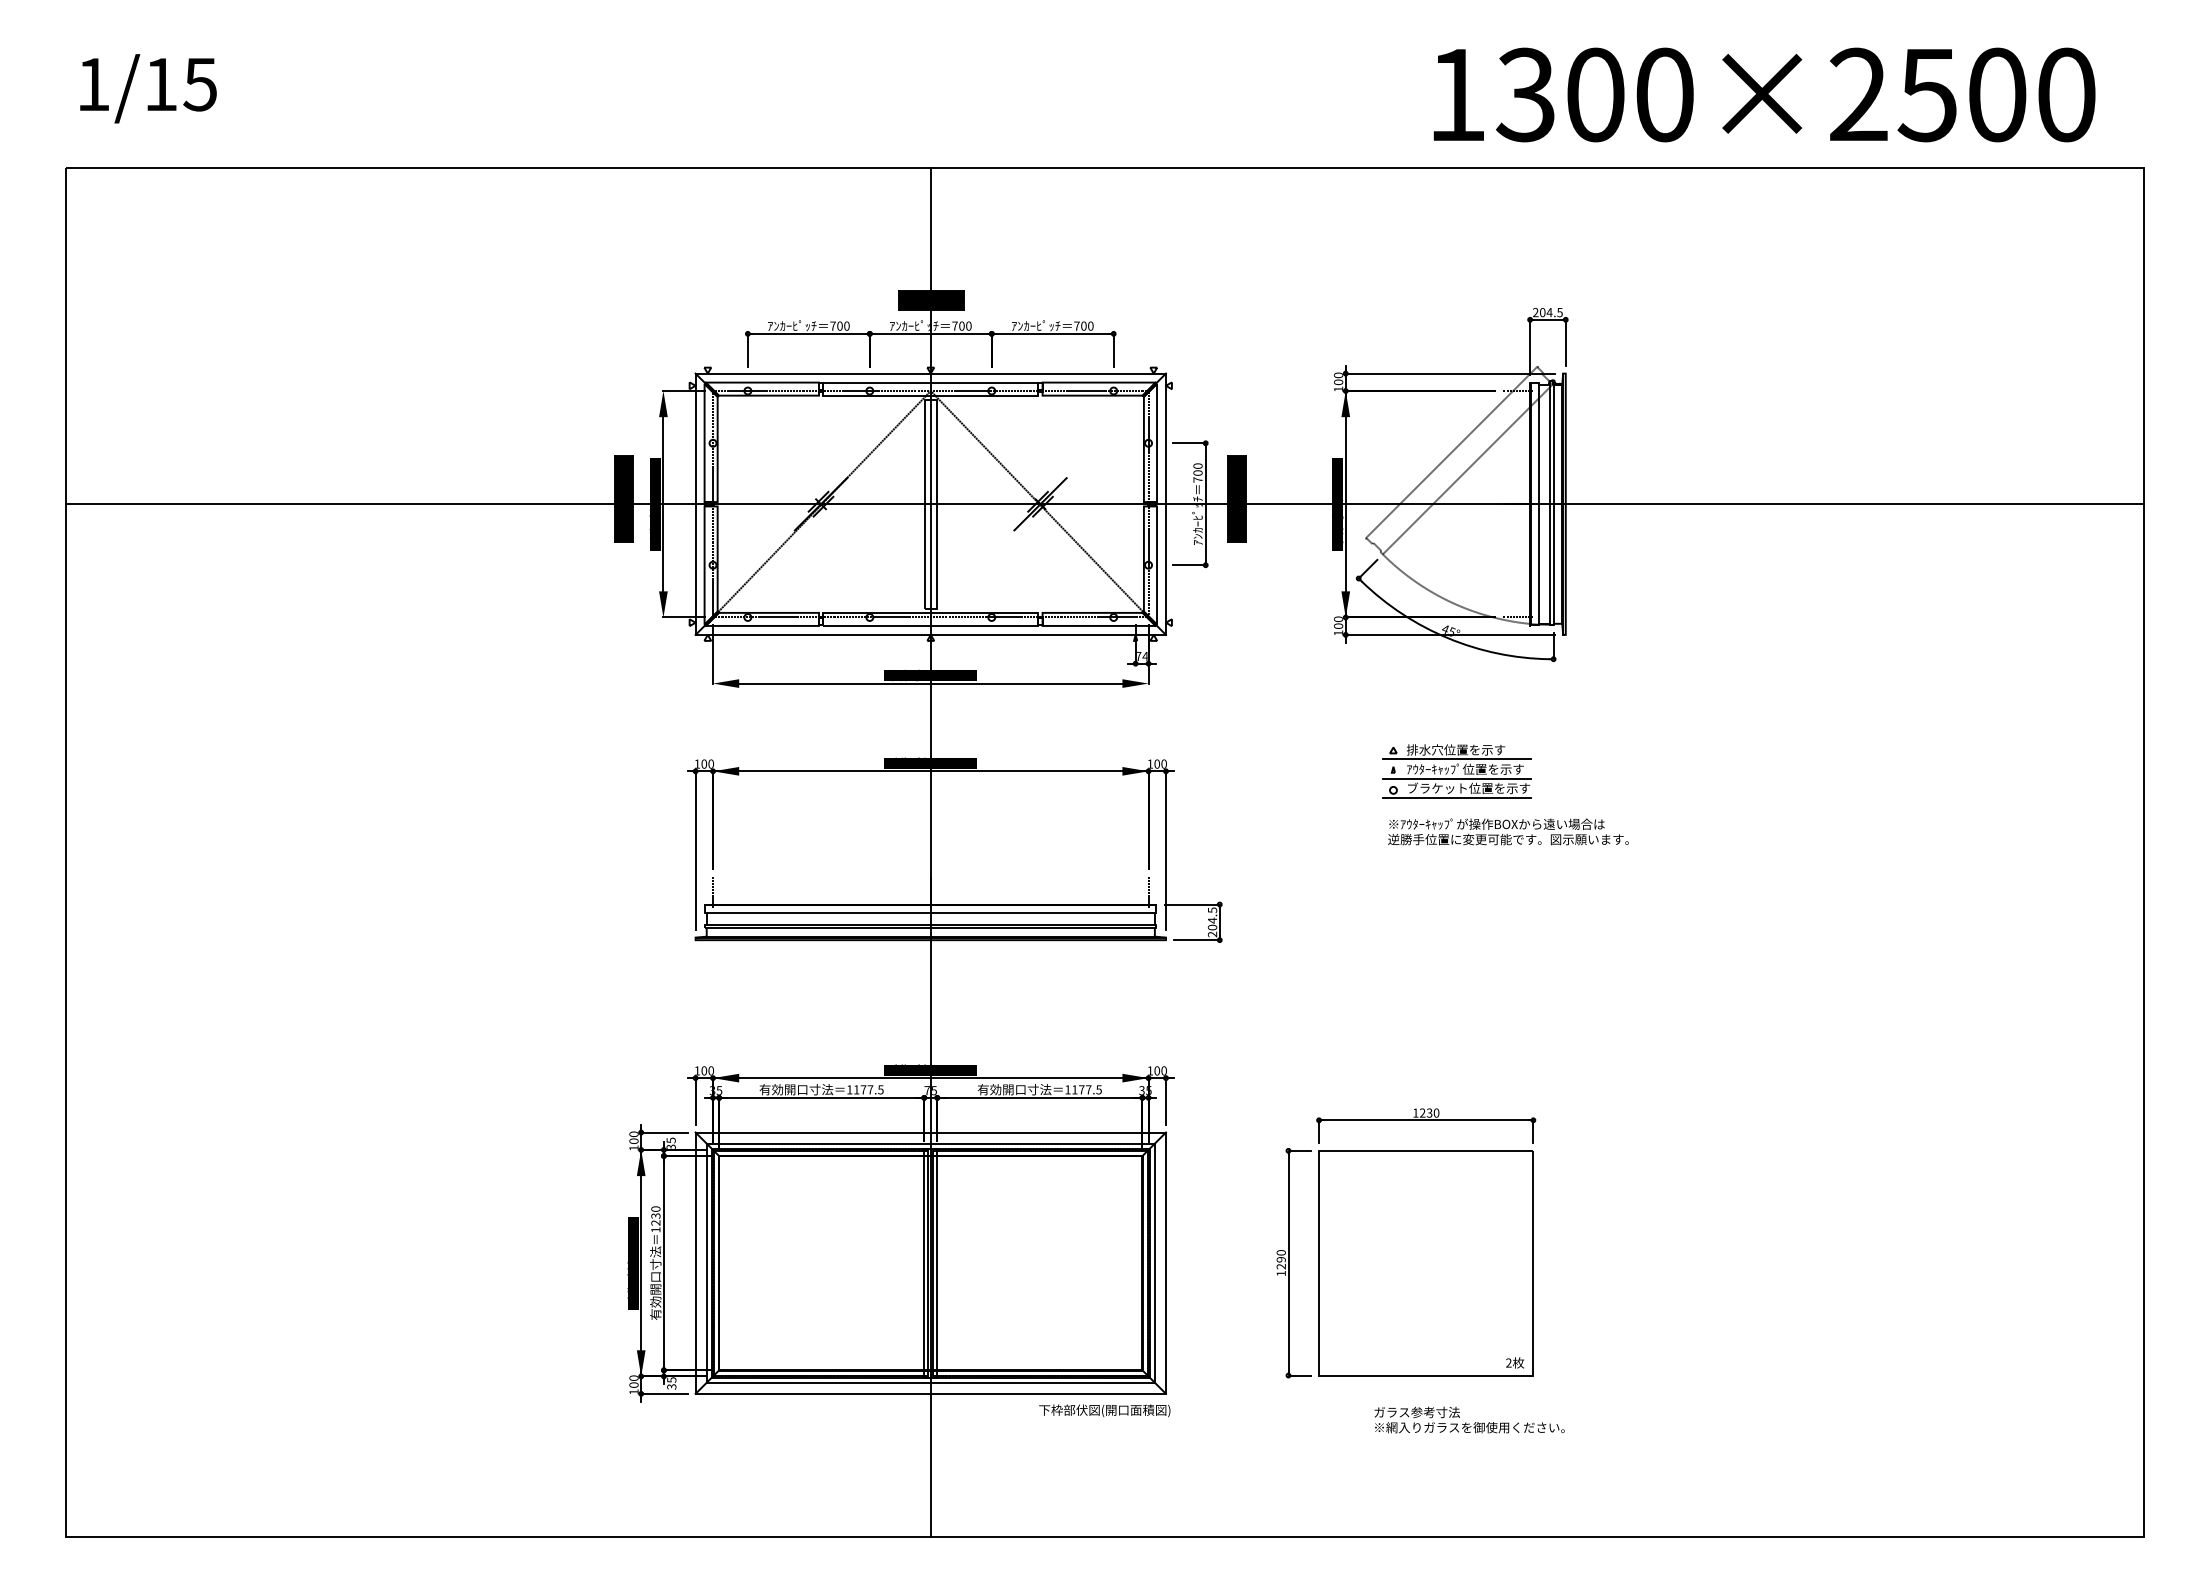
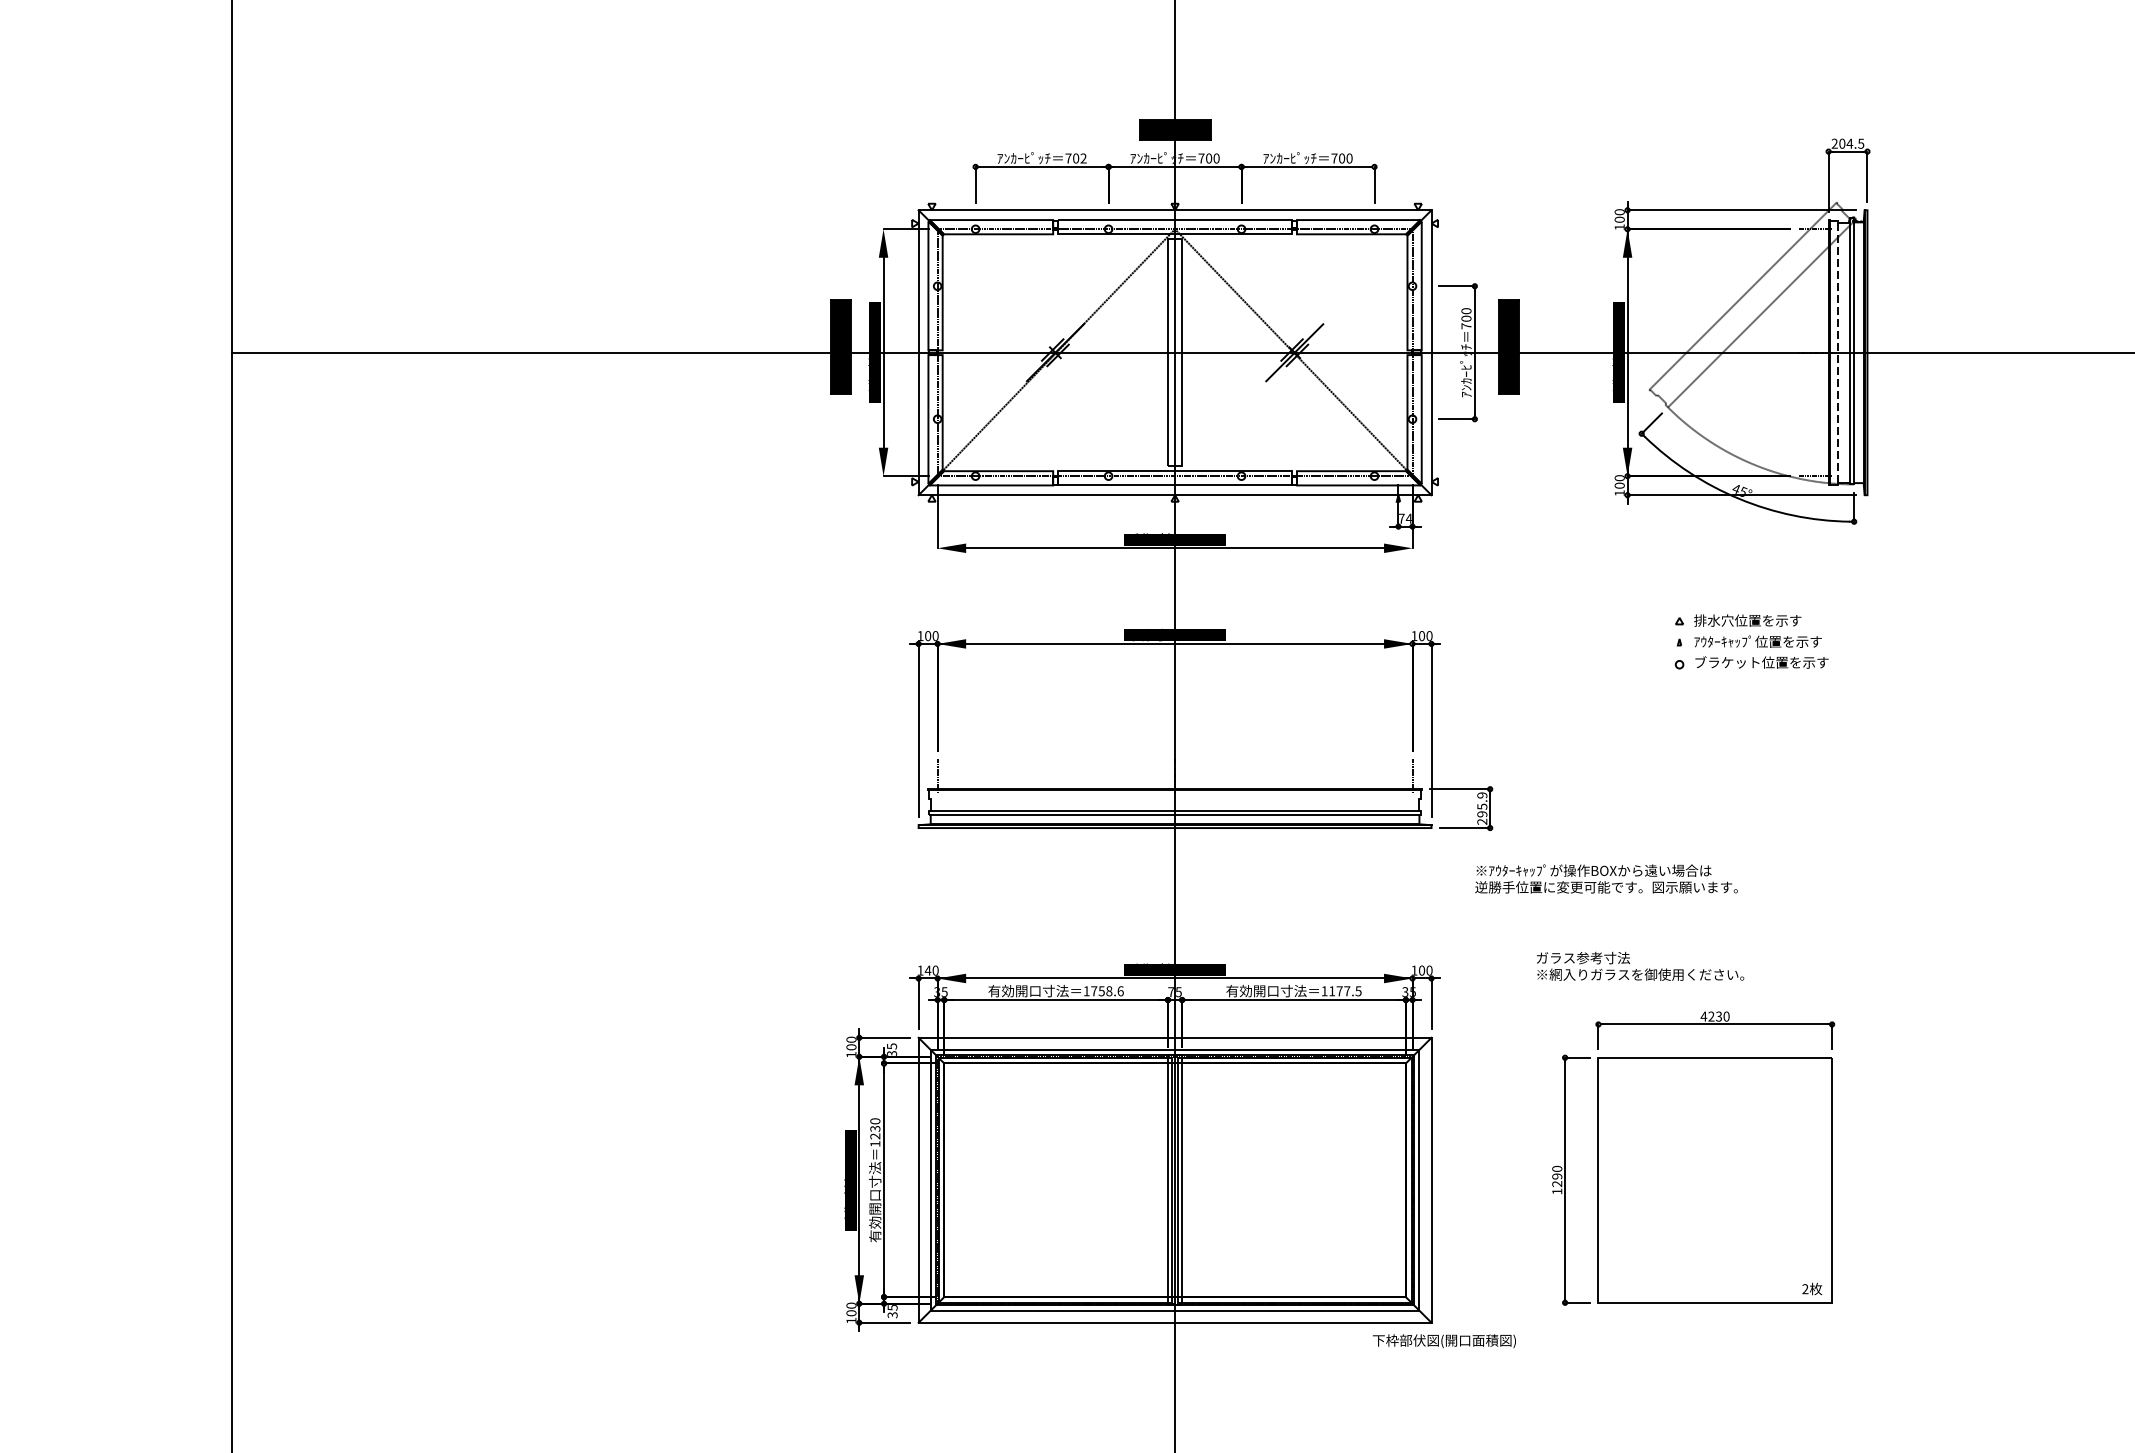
text: (846, 325) -> (1083, 157), 700 -> 702
line: (1538, 503) -> (1837, 351), solid -> dashed
line: (1456, 758) -> (1748, 629), removed
line: (1456, 778) -> (1748, 651), removed
line: (1456, 798) -> (1748, 673), removed
text: (1508, 831) -> (1606, 878), moved
line: (930, 913) -> (1174, 798), removed
text: (1212, 918) -> (1482, 804), 204.5 -> 295.9
text: (704, 1070) -> (928, 970), 100 -> 140
text: (868, 1089) -> (1107, 990), 1177.5 -> 1758.6
text: (1415, 1112) -> (1703, 1015), 1230 -> 4230
text: (1104, 1410) -> (1444, 1340), moved
text: (1469, 1419) -> (1640, 965), moved

